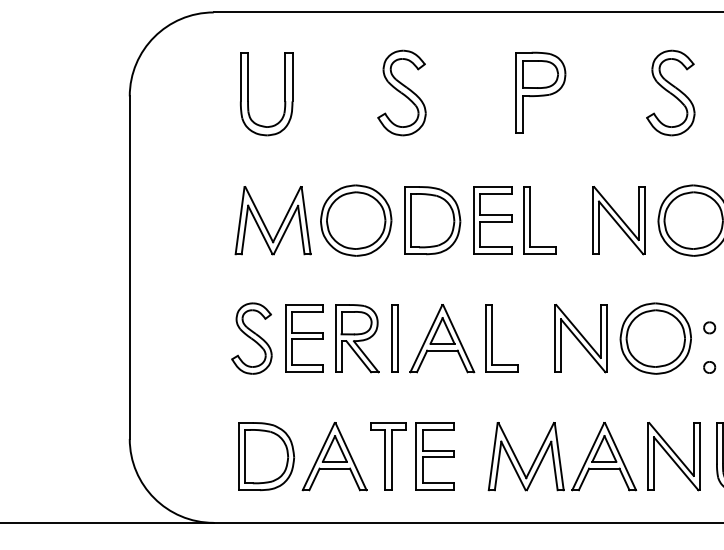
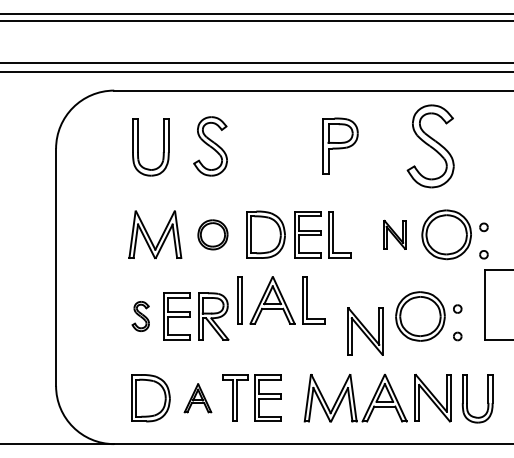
part: (401, 93) -> (210, 146), moved
part: (670, 93) -> (430, 146), size x1.4
part: (355, 220) -> (212, 234), size x0.6
part: (618, 220) -> (394, 234), size x0.6
part: (251, 338) -> (140, 316), size x0.6
part: (455, 338) -> (281, 300), moved
part: (580, 338) -> (365, 331), moved
part: (333, 456) -> (197, 398), size x0.6

